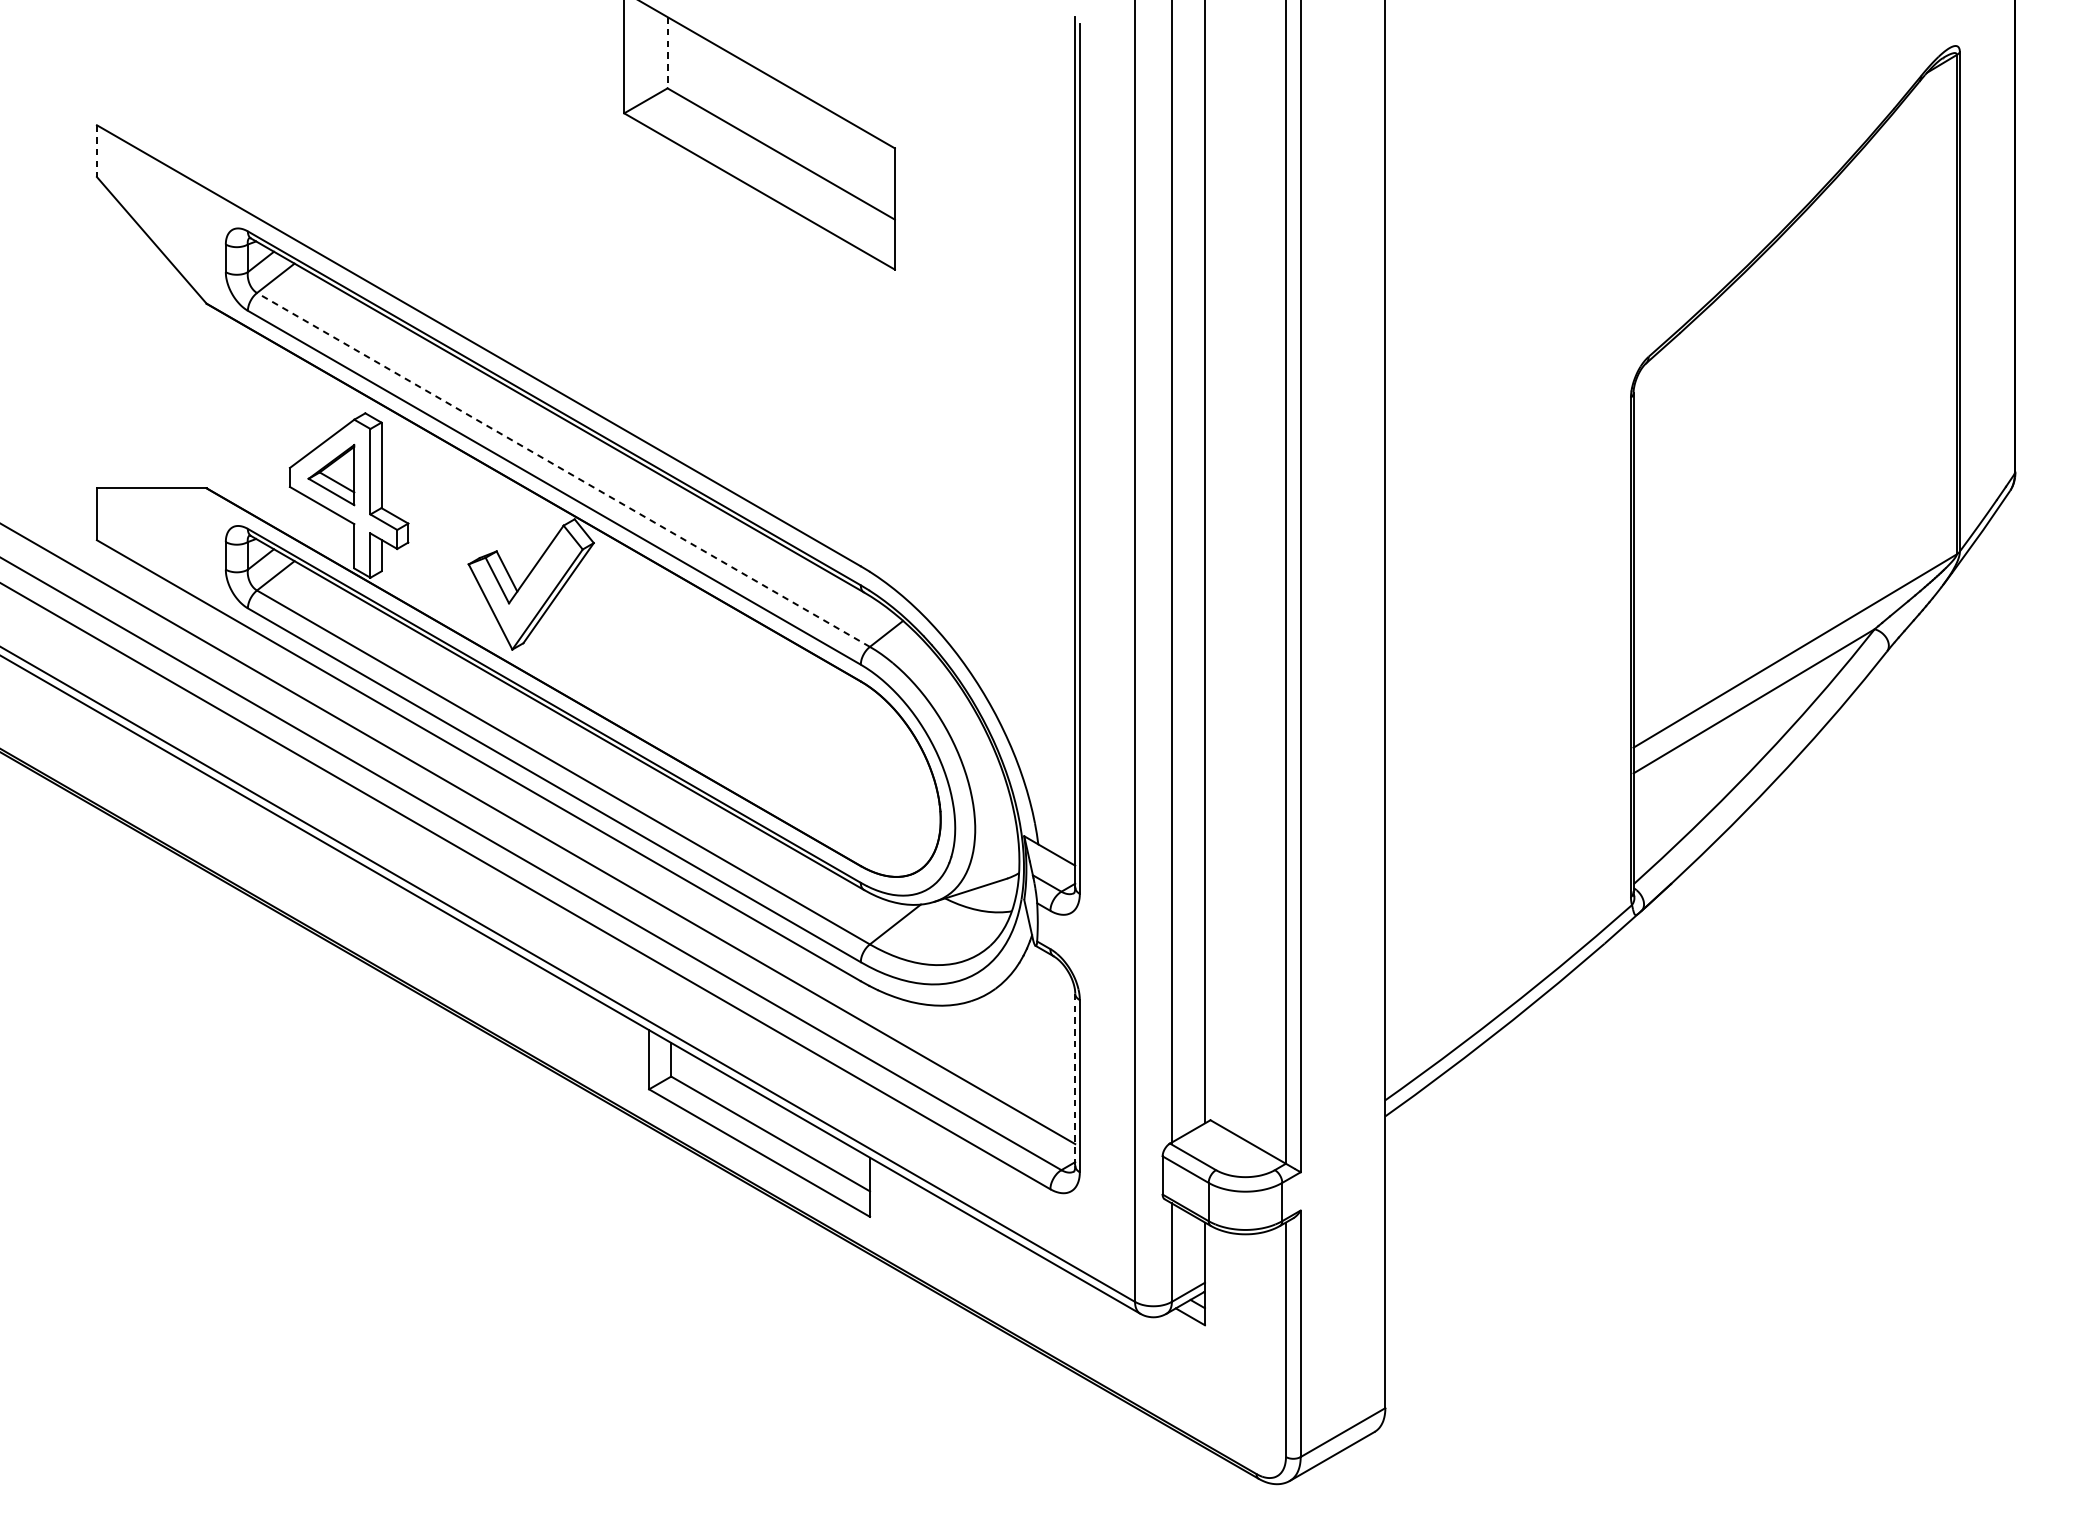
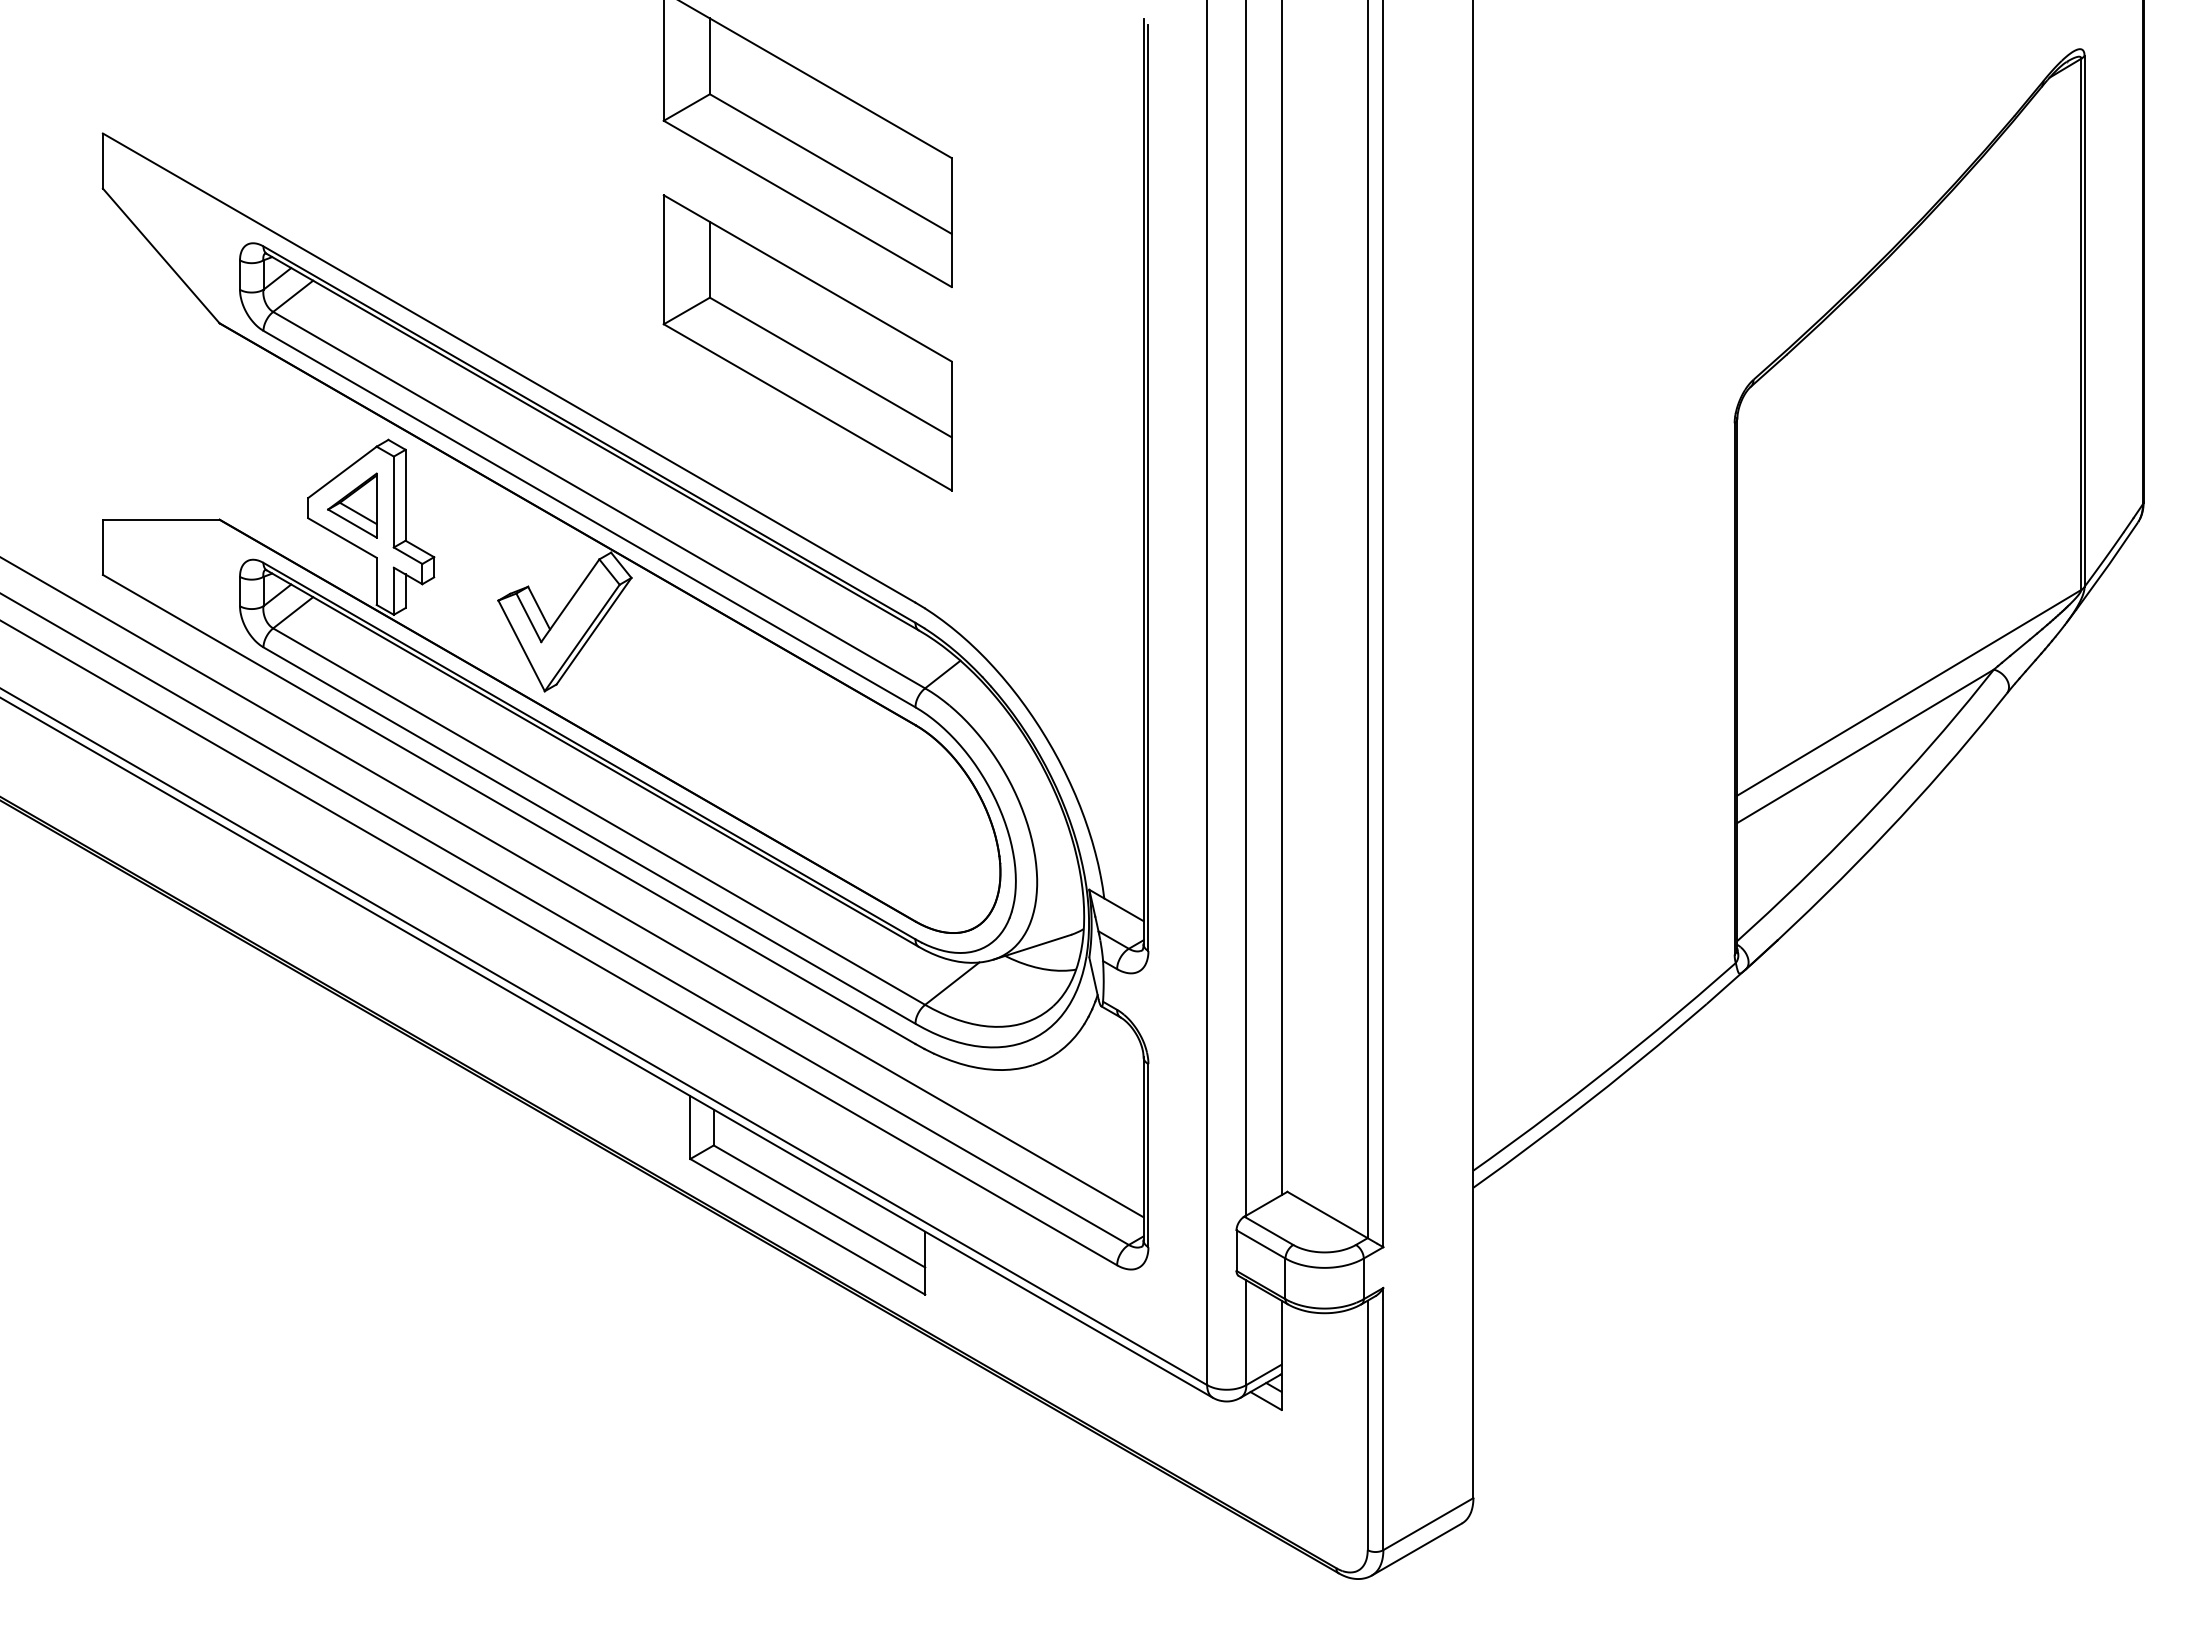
line: (667, 52) -> (709, 56), dashed -> solid
line: (96, 151) -> (102, 161), dashed -> solid
part: (759, 321) -> (807, 342), added
line: (562, 469) -> (598, 499), dashed -> solid
line: (1075, 1079) -> (1143, 1148), dashed -> solid

